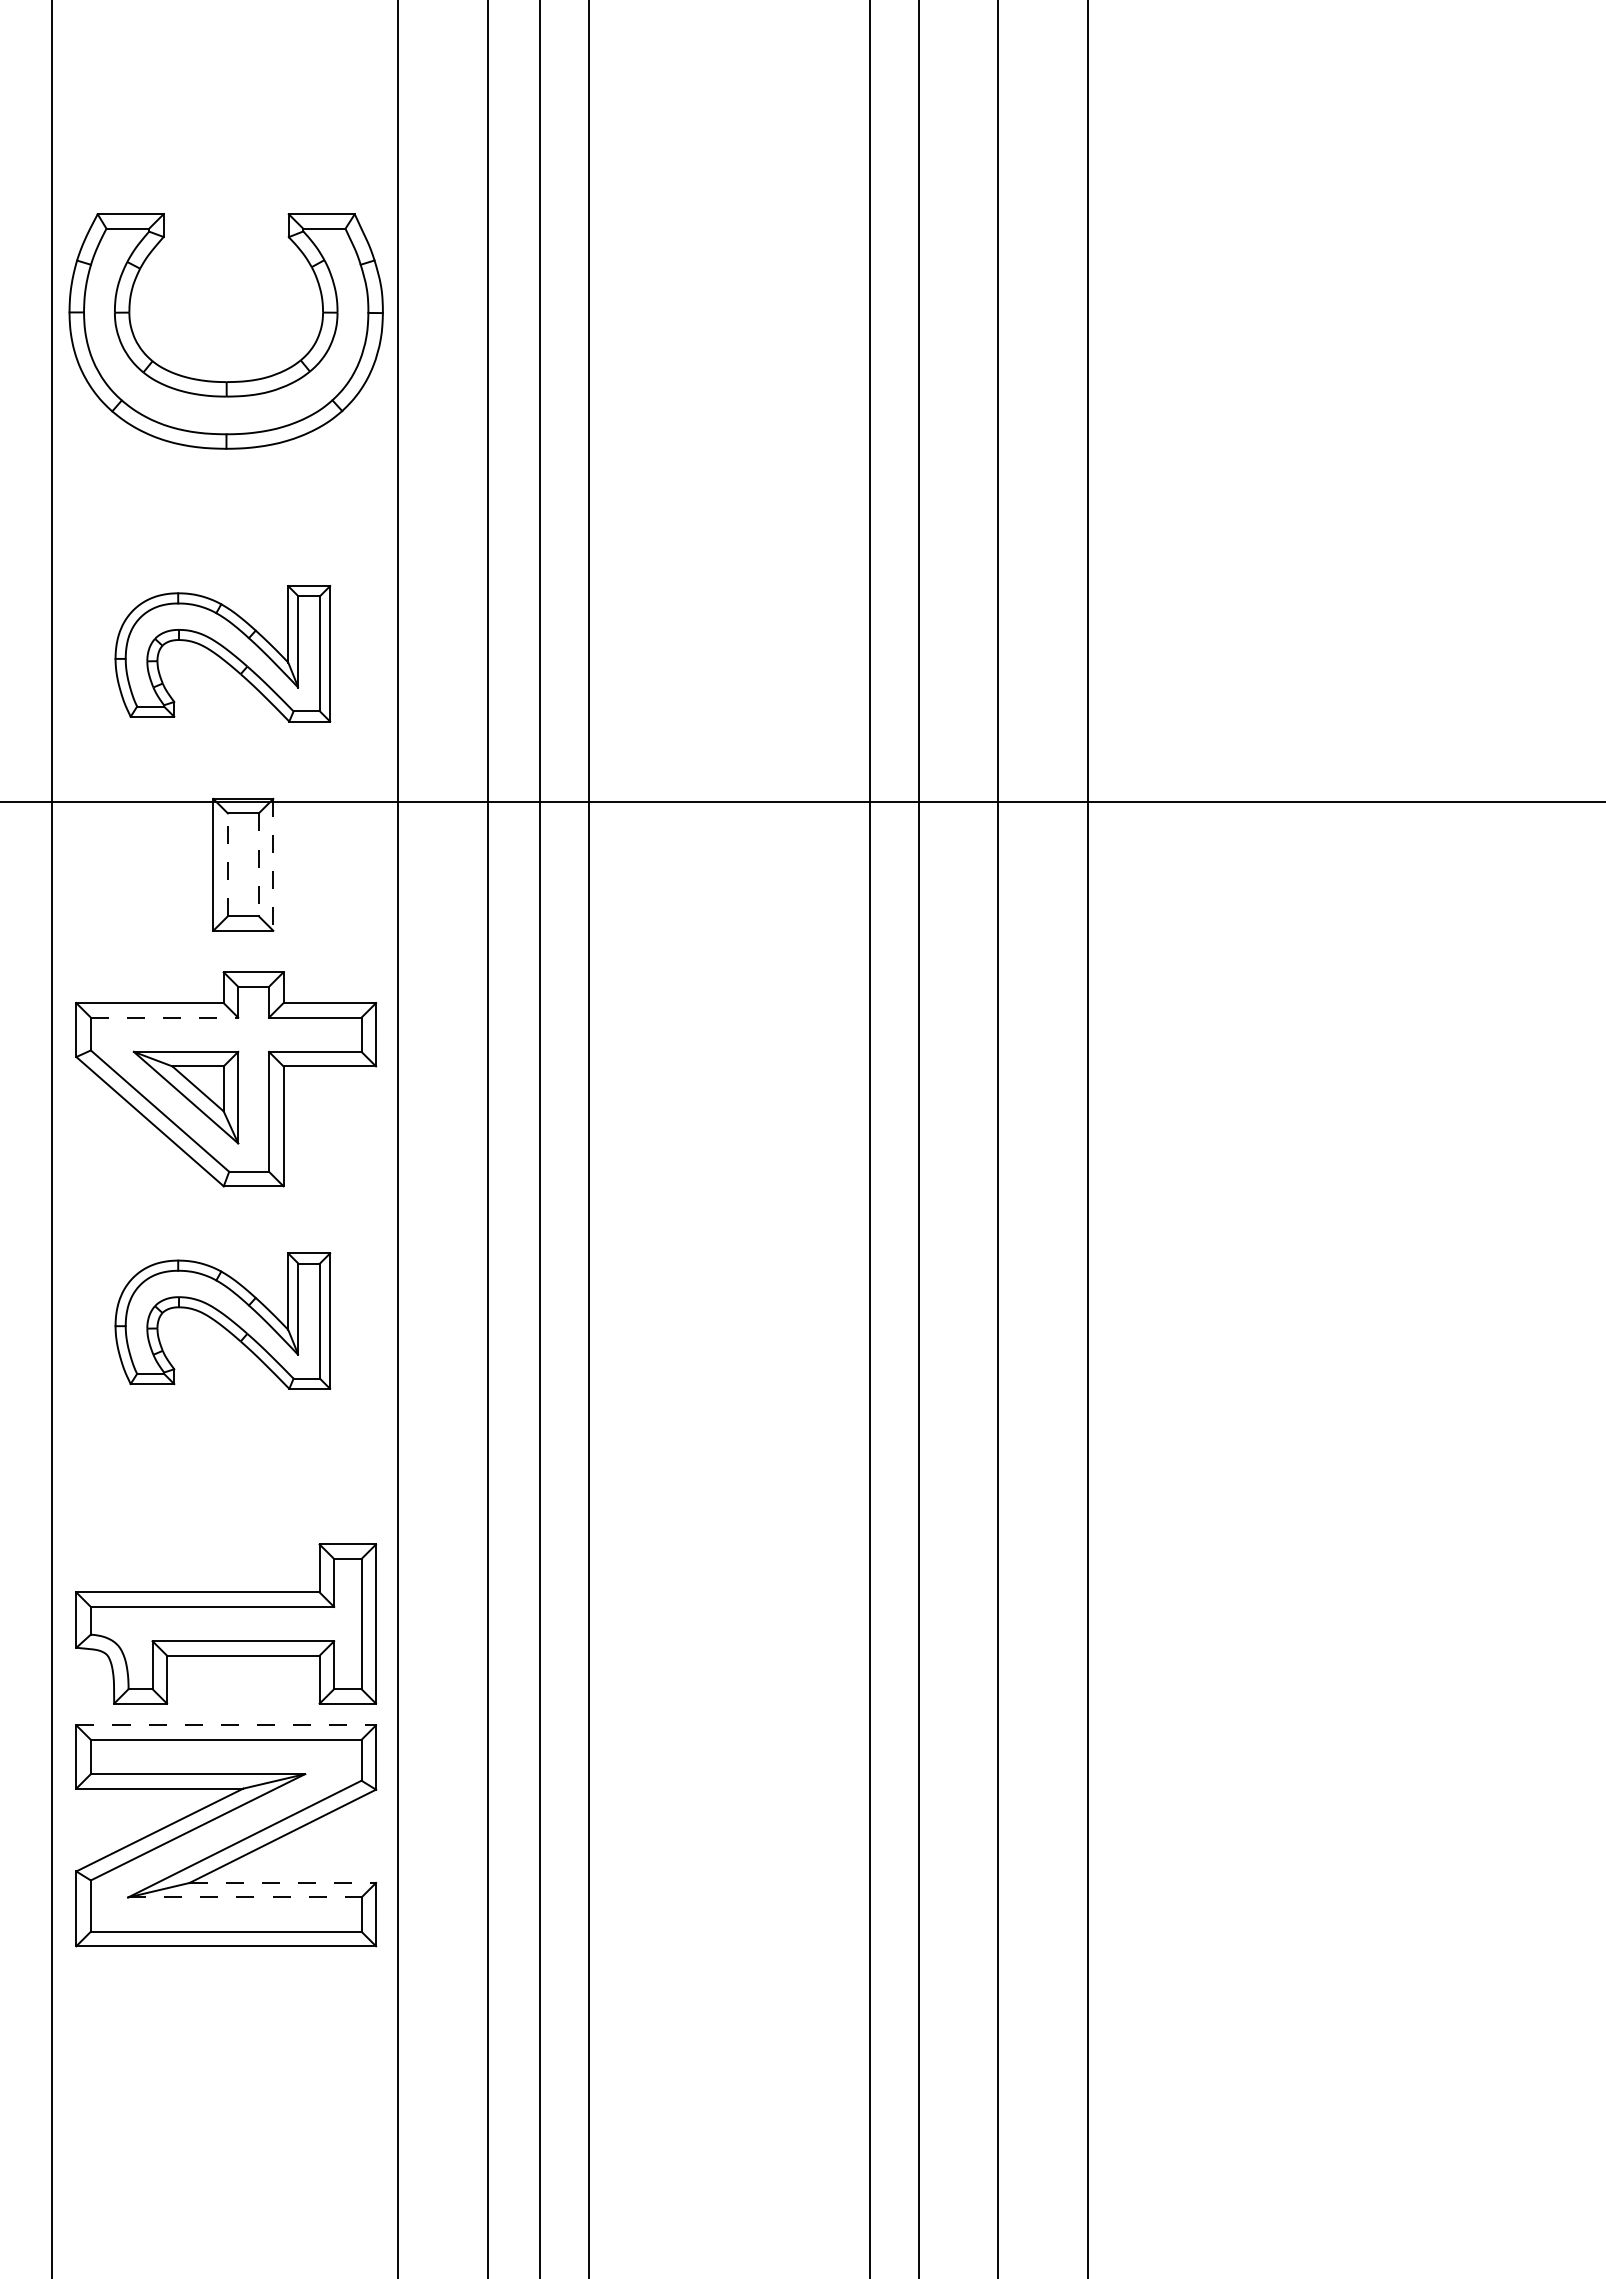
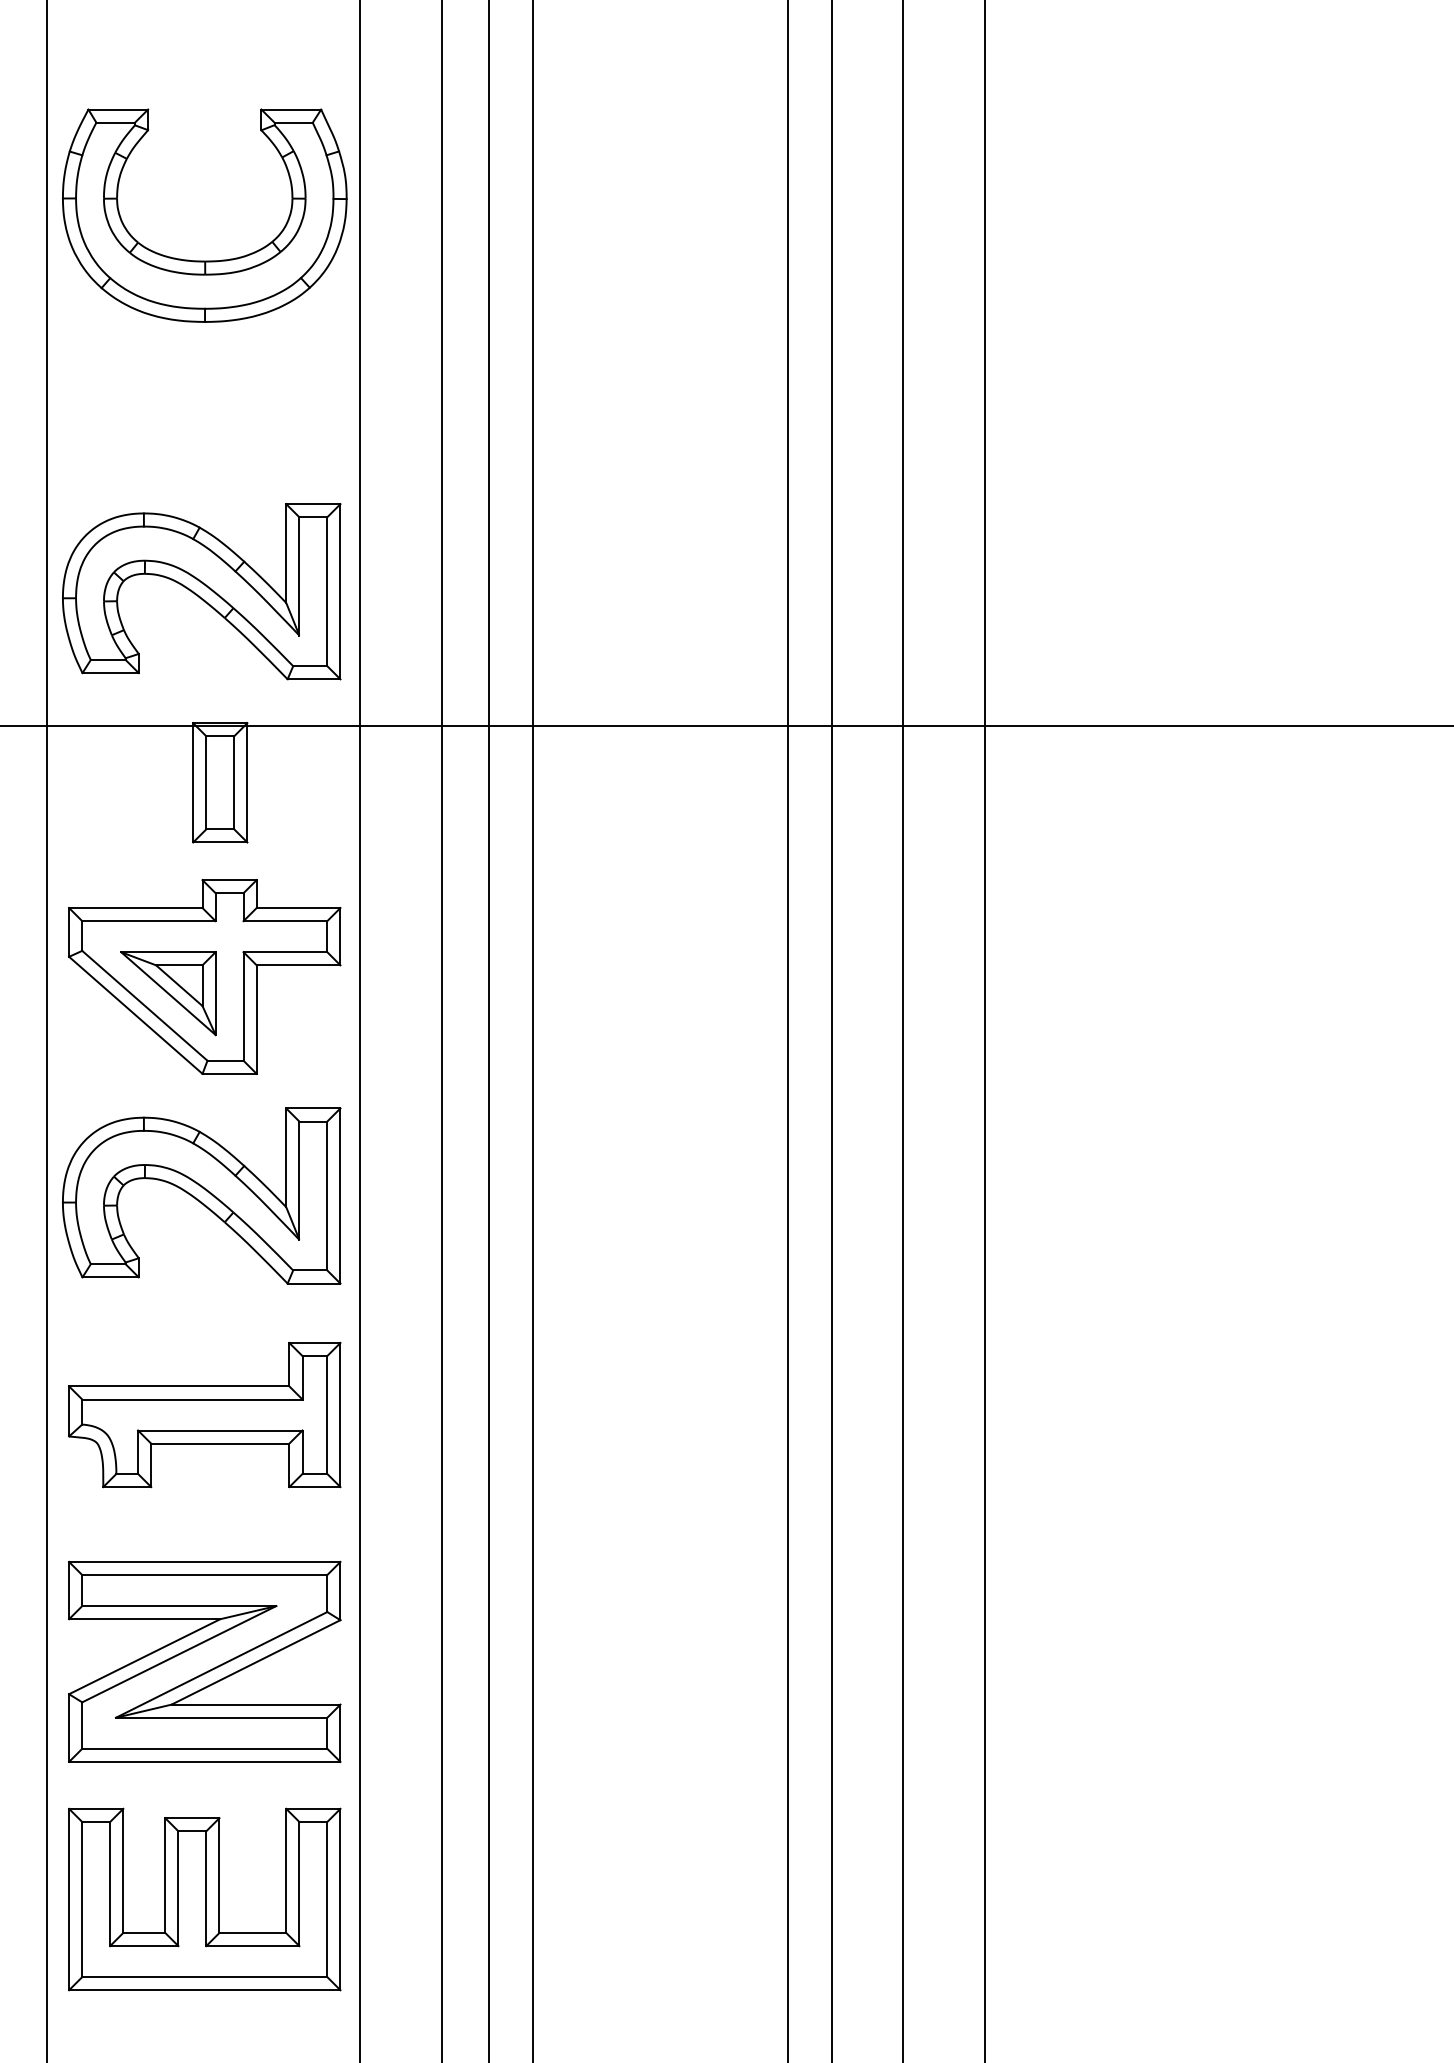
part: (225, 381) -> (204, 261), moved
part: (222, 653) -> (201, 591), size x1.43
line: (227, 864) -> (205, 782), dashed -> solid
line: (273, 864) -> (247, 782), dashed -> solid
line: (258, 865) -> (234, 783), dashed -> solid
line: (164, 1017) -> (148, 921), dashed -> solid
part: (222, 1320) -> (201, 1195), size x1.43
part: (226, 1623) -> (205, 1414), moved
line: (226, 1725) -> (205, 1562), dashed -> solid
line: (283, 1882) -> (256, 1704), dashed -> solid
line: (244, 1897) -> (221, 1717), dashed -> solid
part: (226, 2098) -> (205, 1899), added

